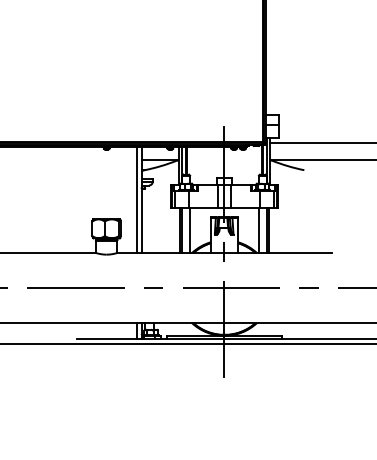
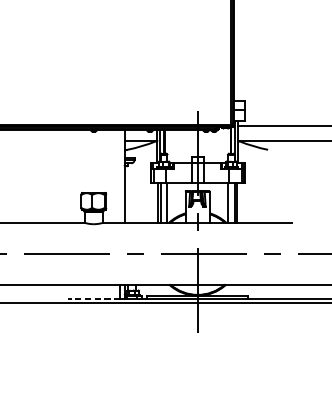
line: (136, 200) -> (120, 176), removed
line: (106, 339) -> (93, 298), solid -> dashed

